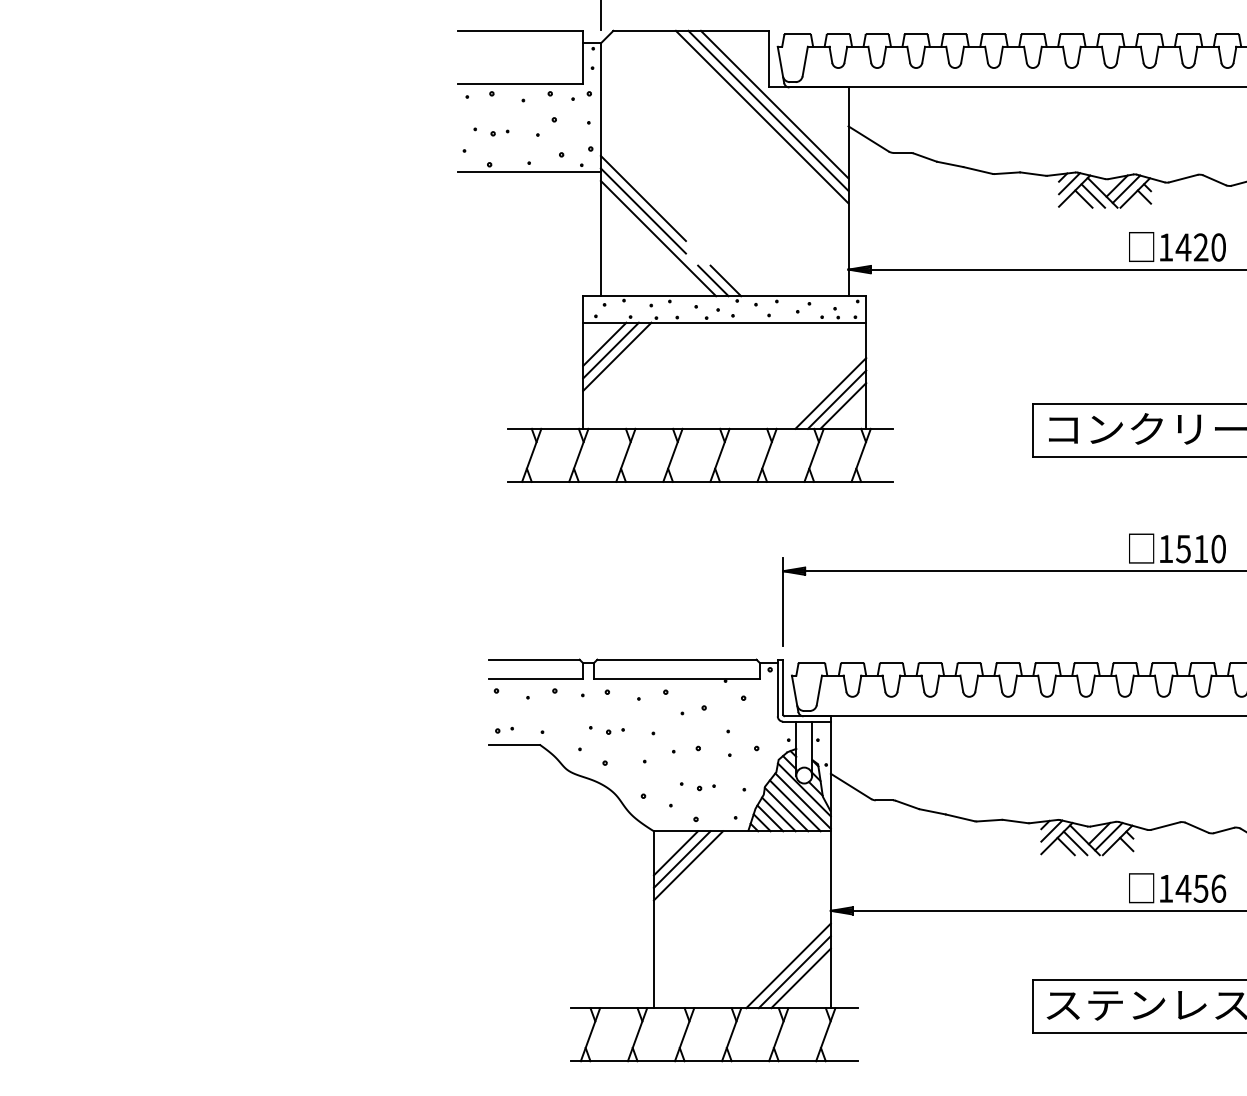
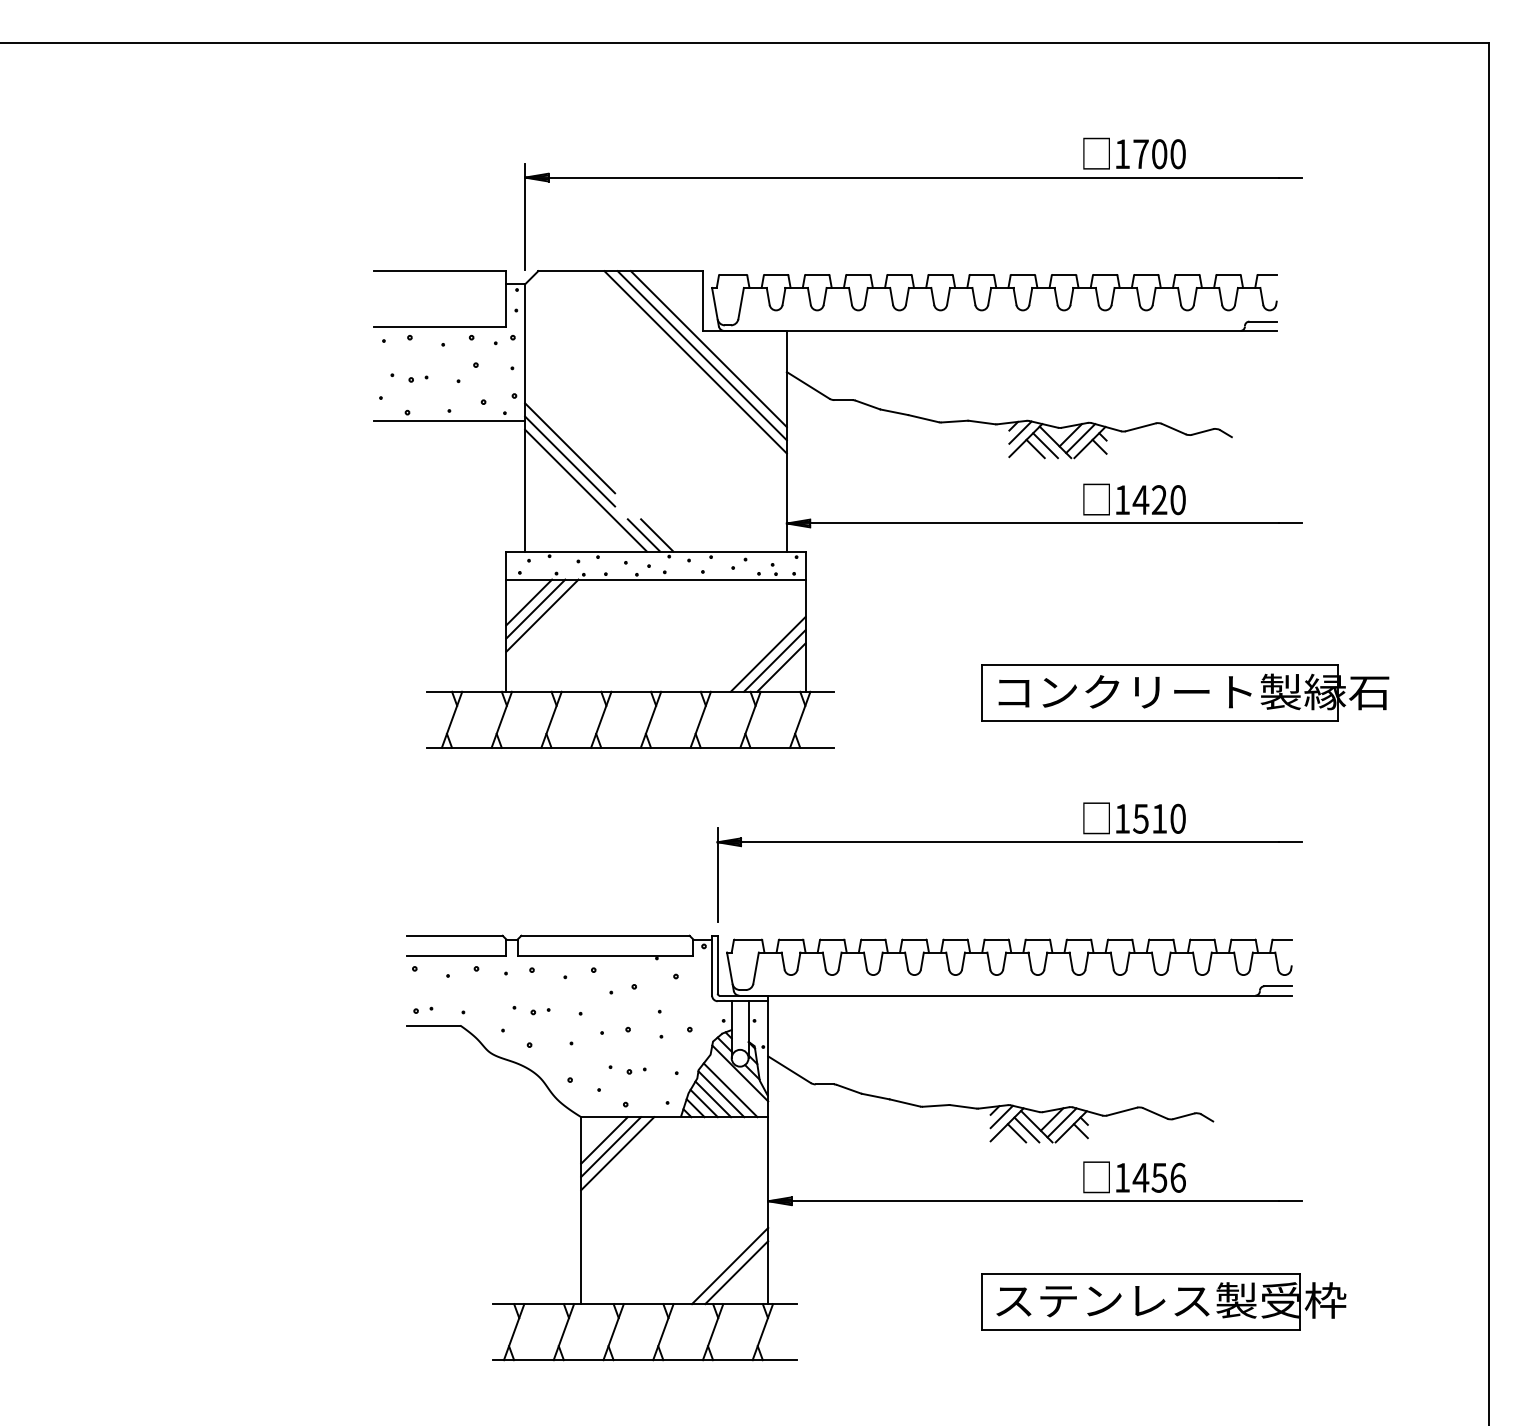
line: (802, 801) -> (738, 1085), removed
line: (788, 965) -> (723, 1259), removed

